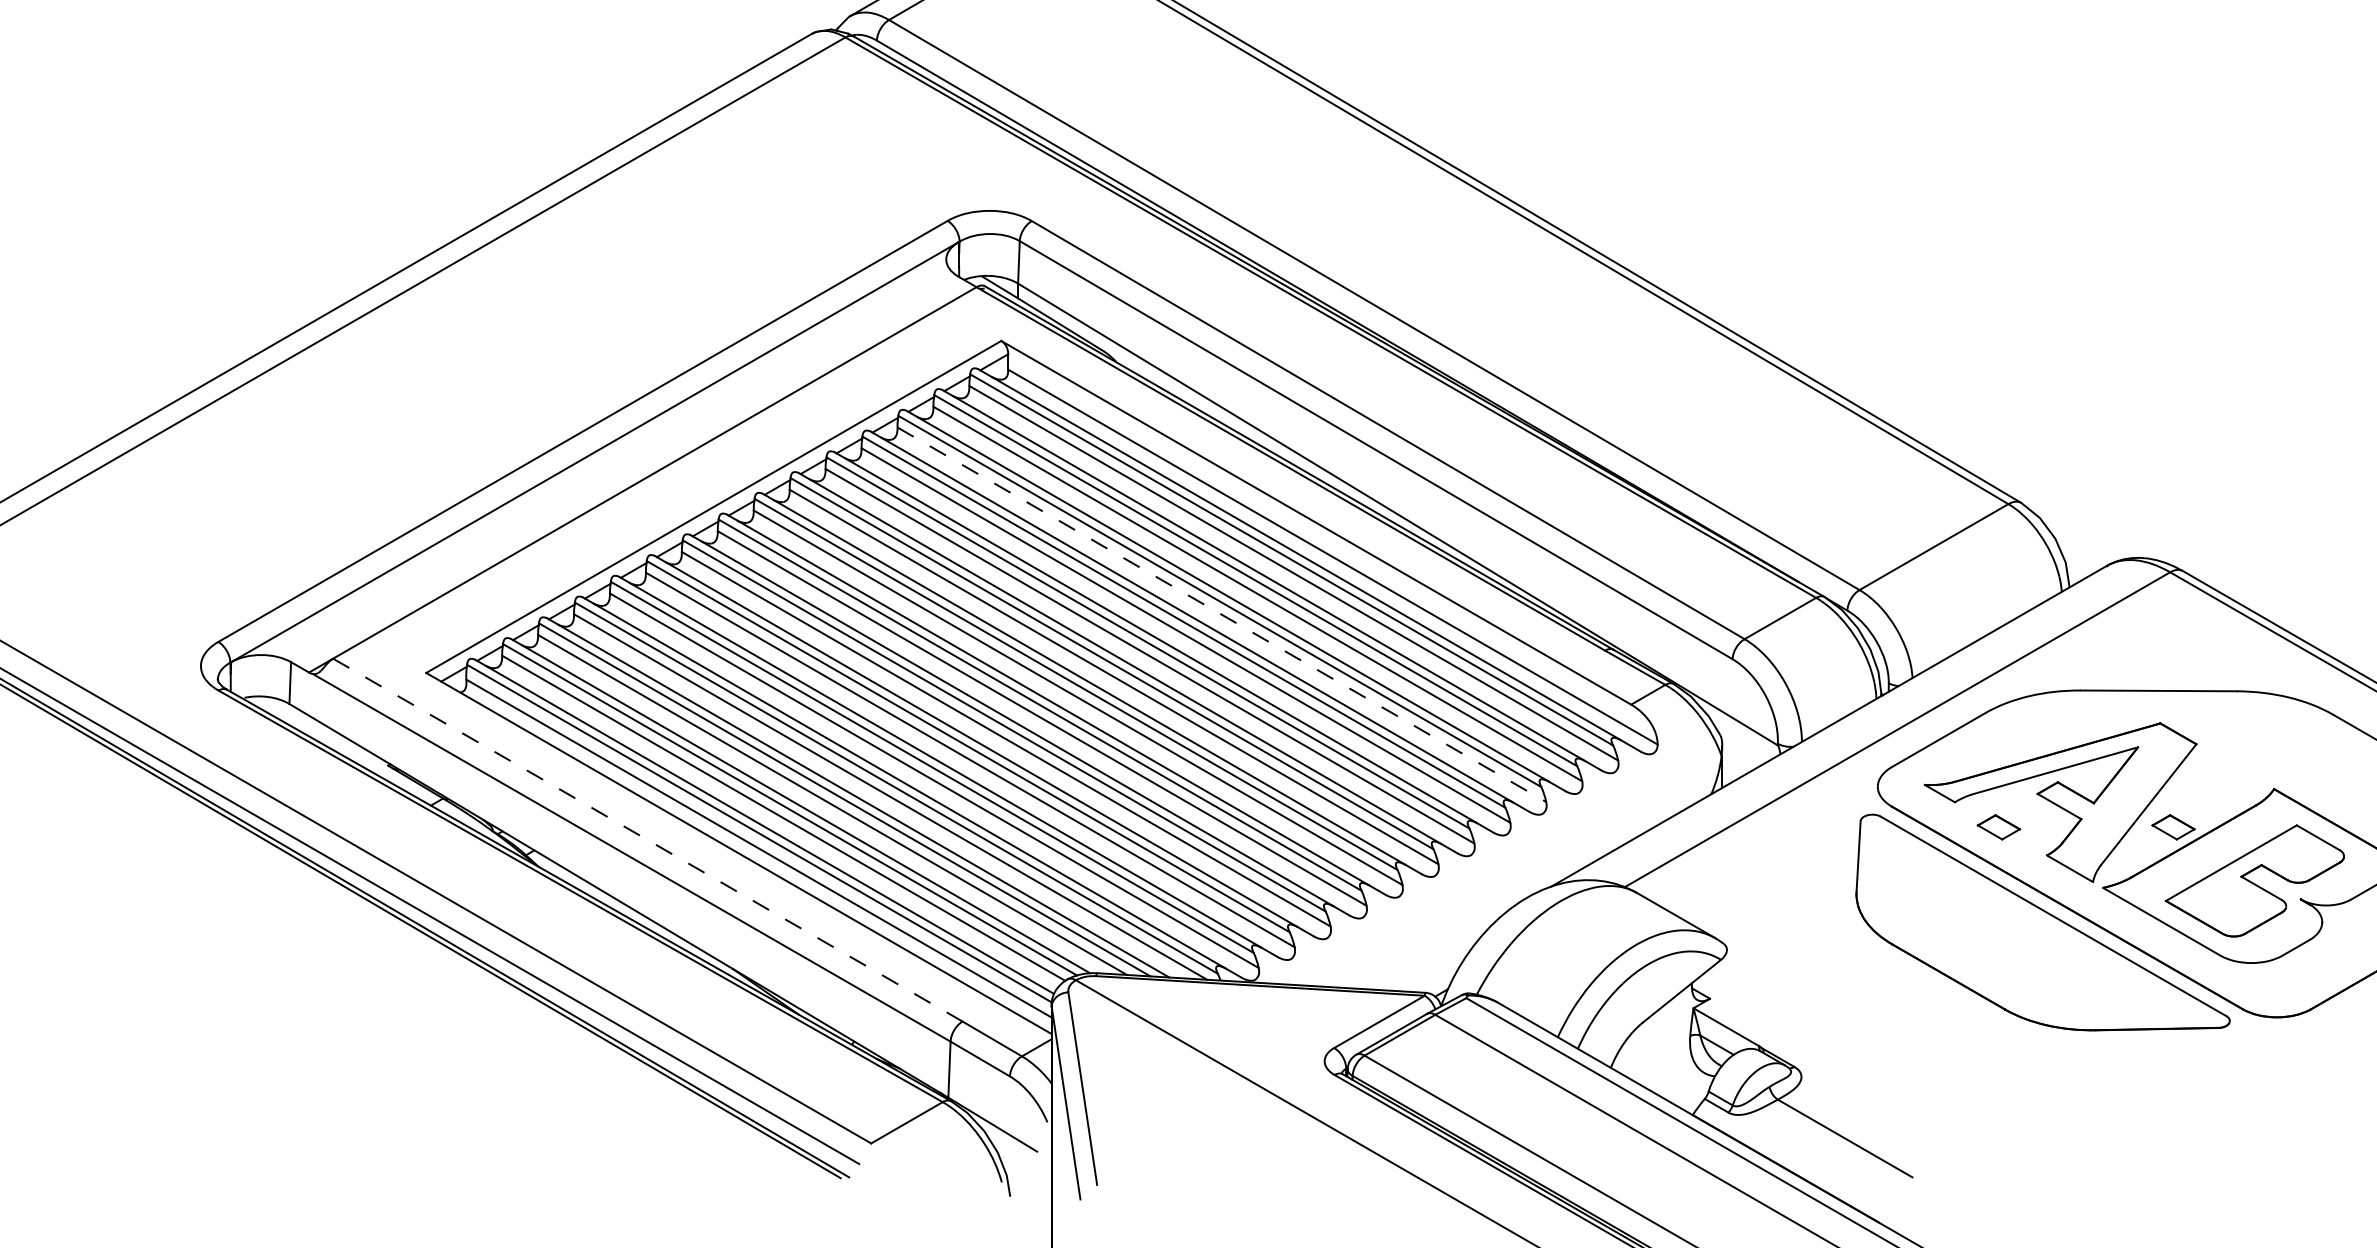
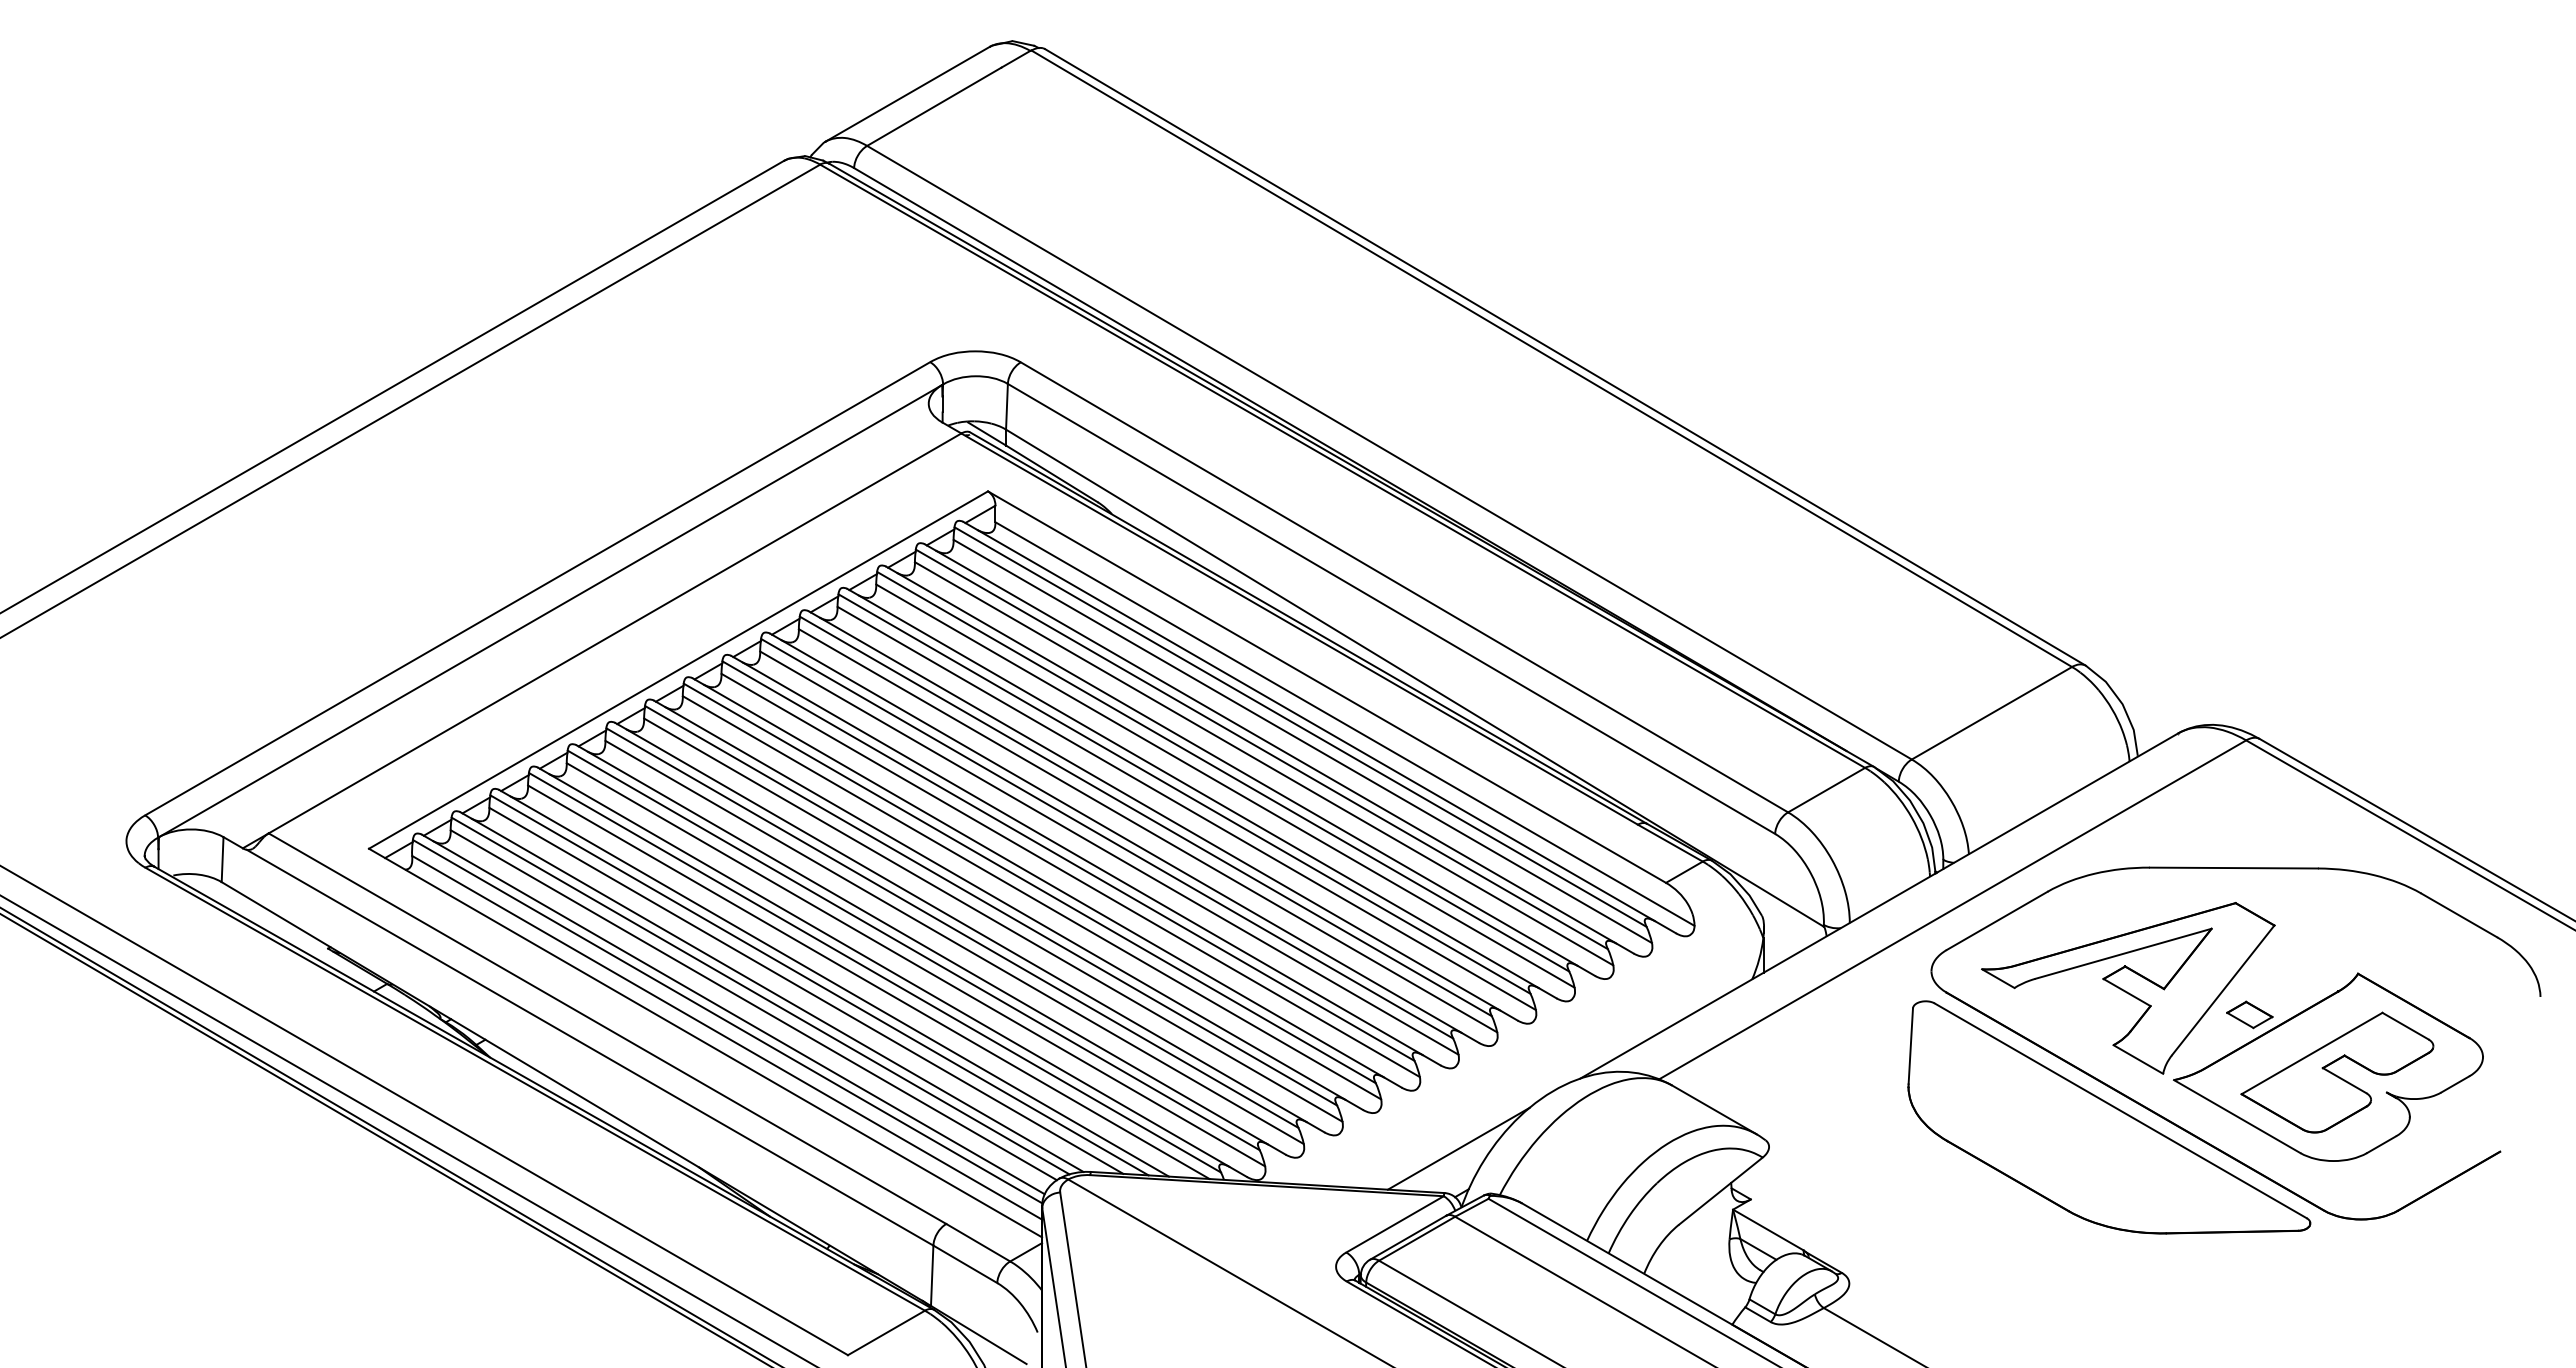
line: (1221, 615) -> (1225, 786), dashed -> solid
part: (1998, 826) -> (2061, 1014), removed
line: (647, 839) -> (607, 1028), dashed -> solid
line: (1438, 951) -> (1458, 1148), added

